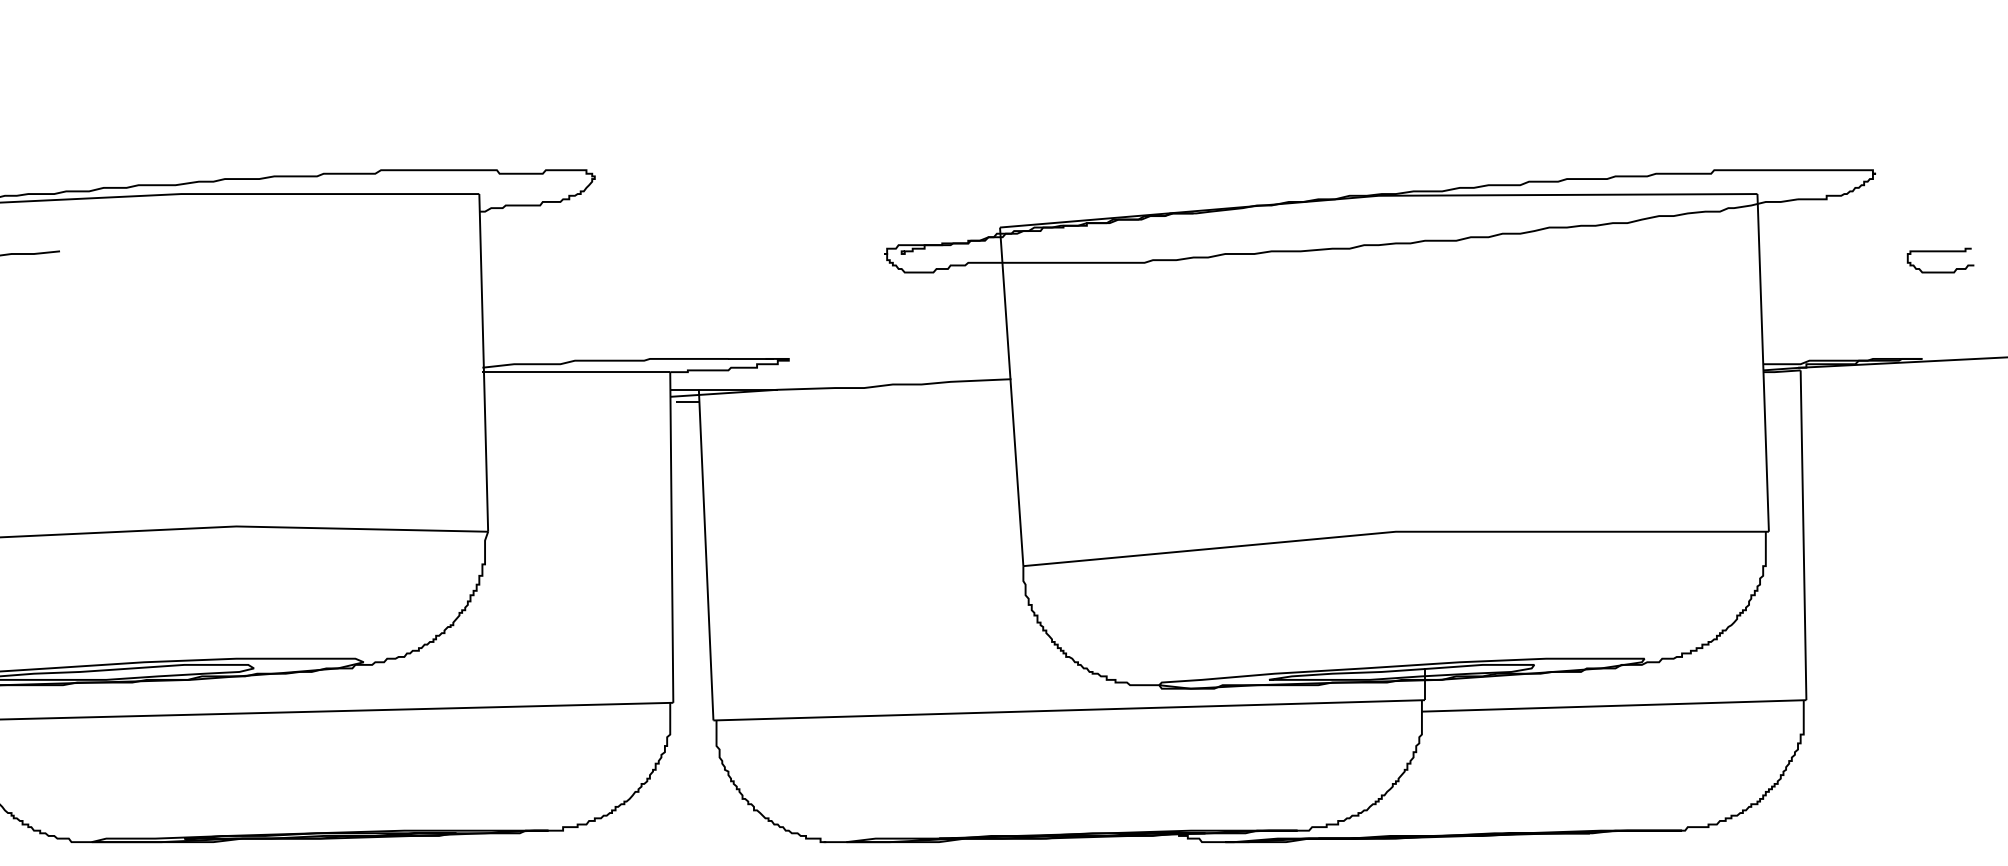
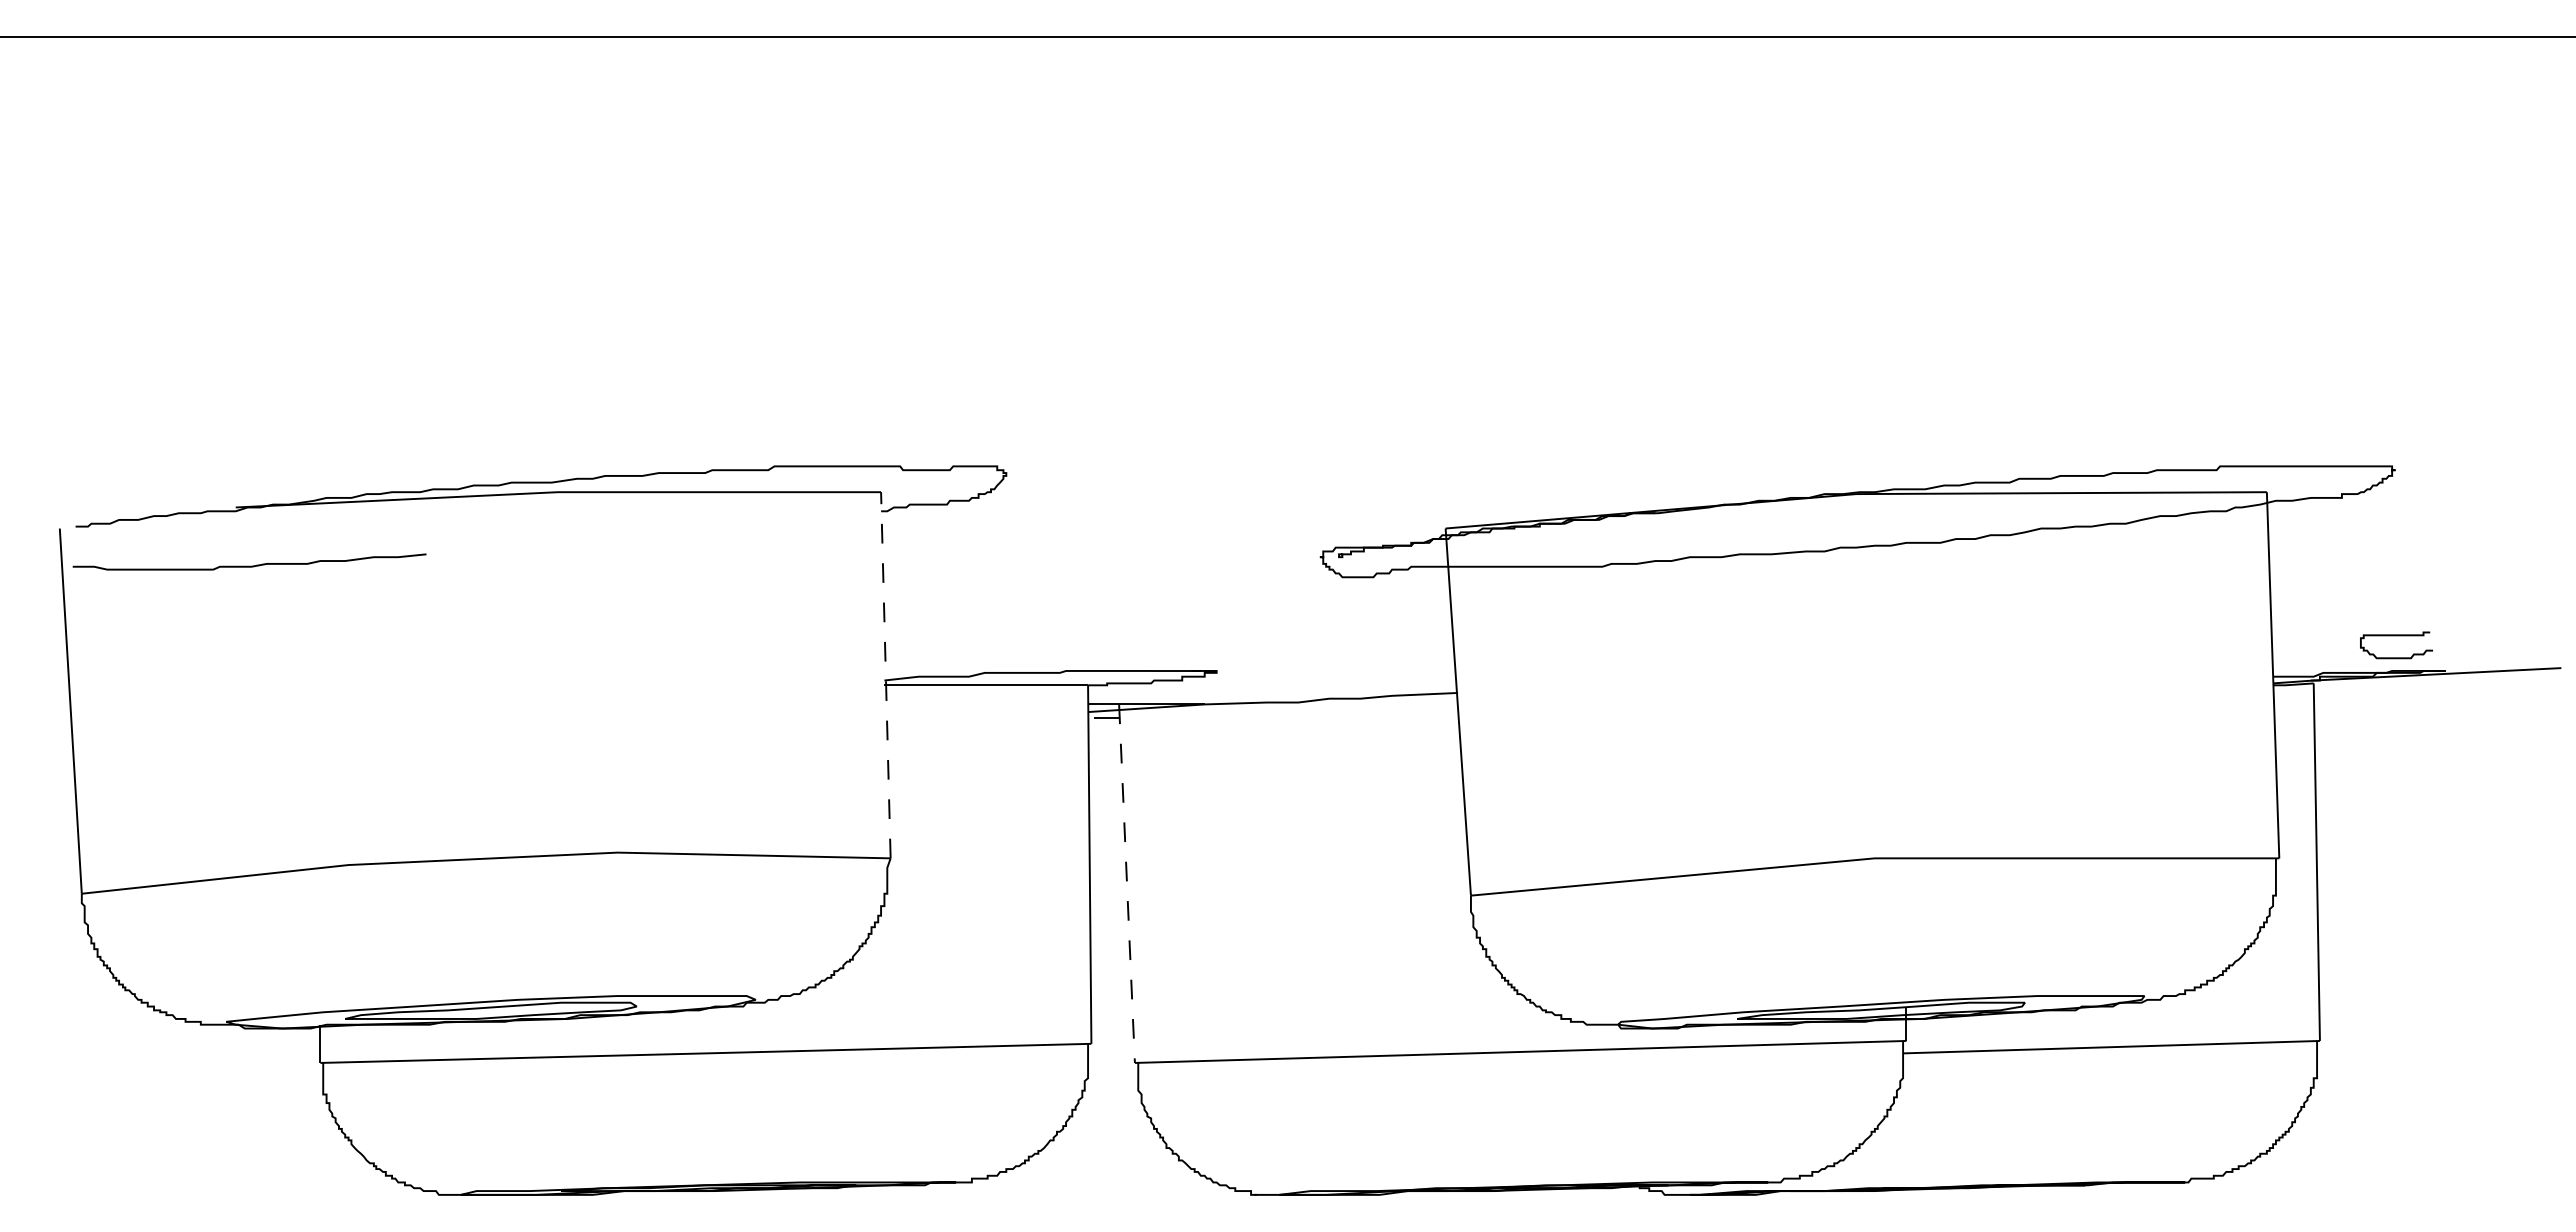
curve: (1940, 252) -> (2396, 636), moved
line: (483, 362) -> (885, 674), solid -> dashed
line: (706, 555) -> (1127, 884), solid -> dashed

